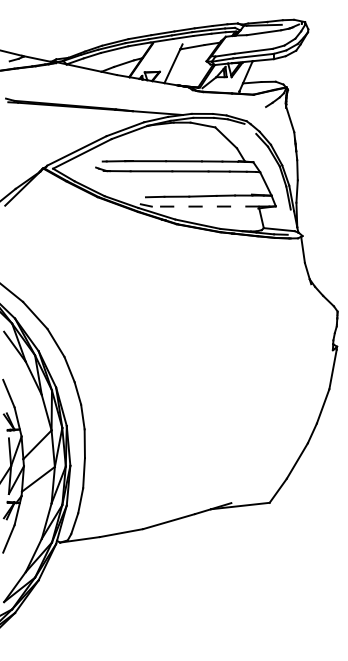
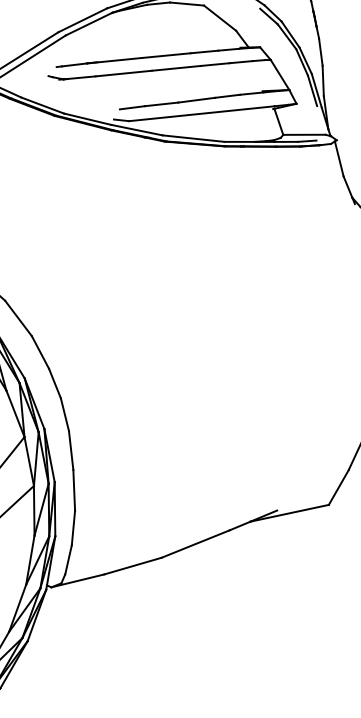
line: (205, 206) -> (201, 113), dashed -> solid

